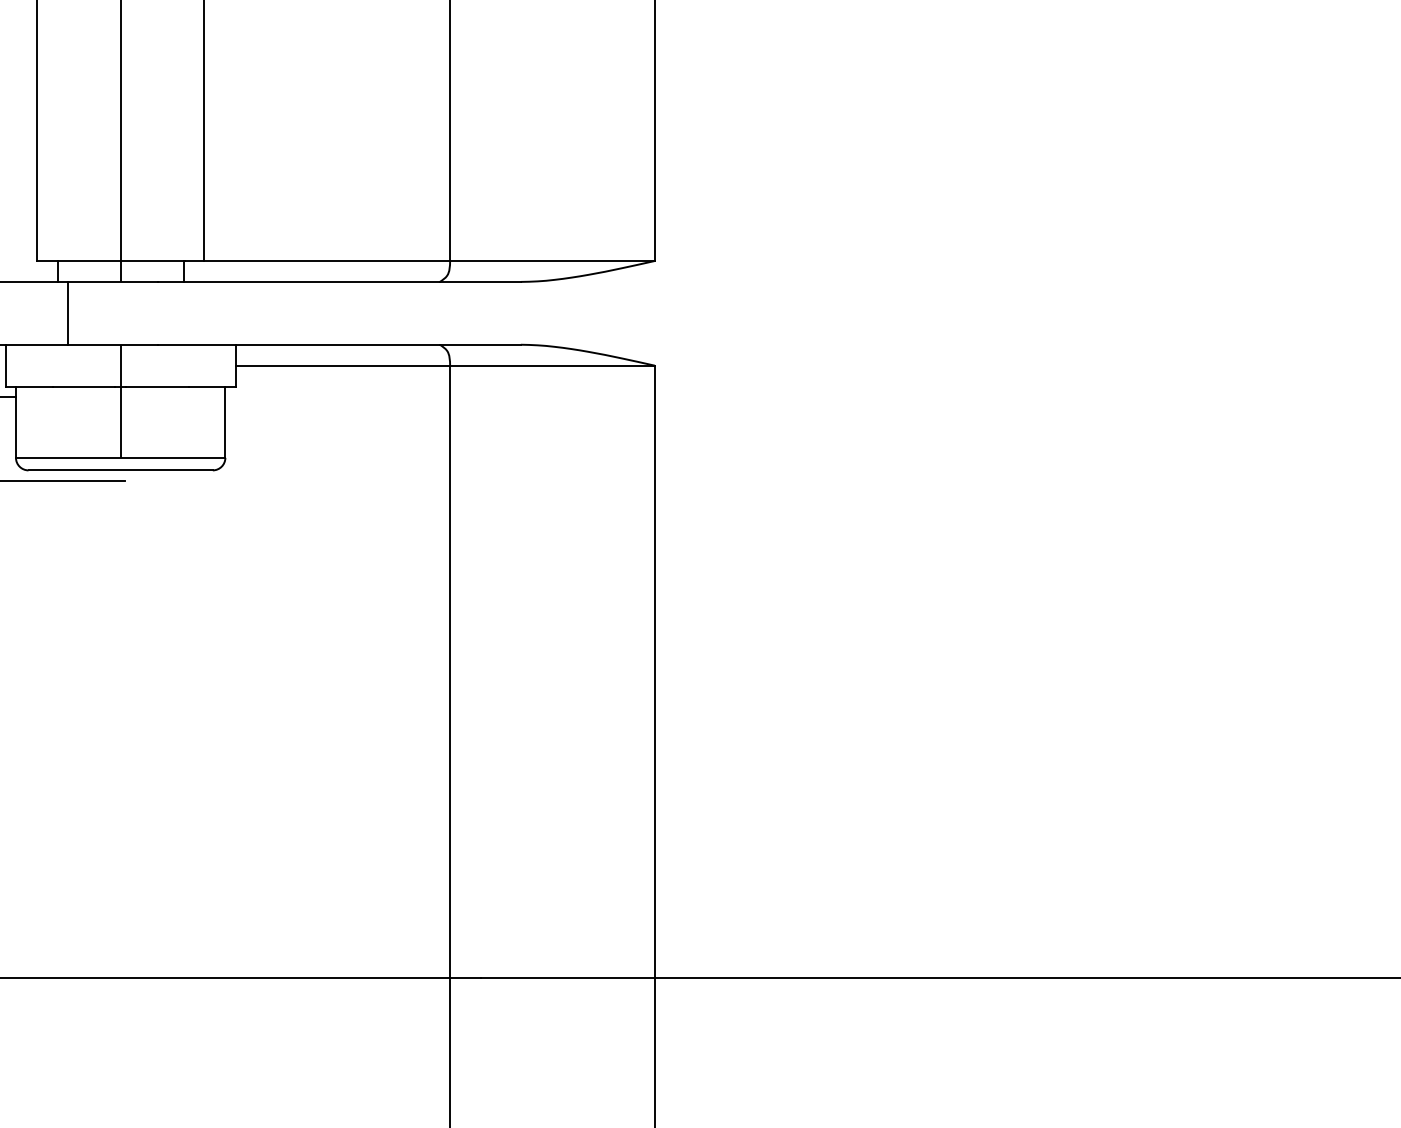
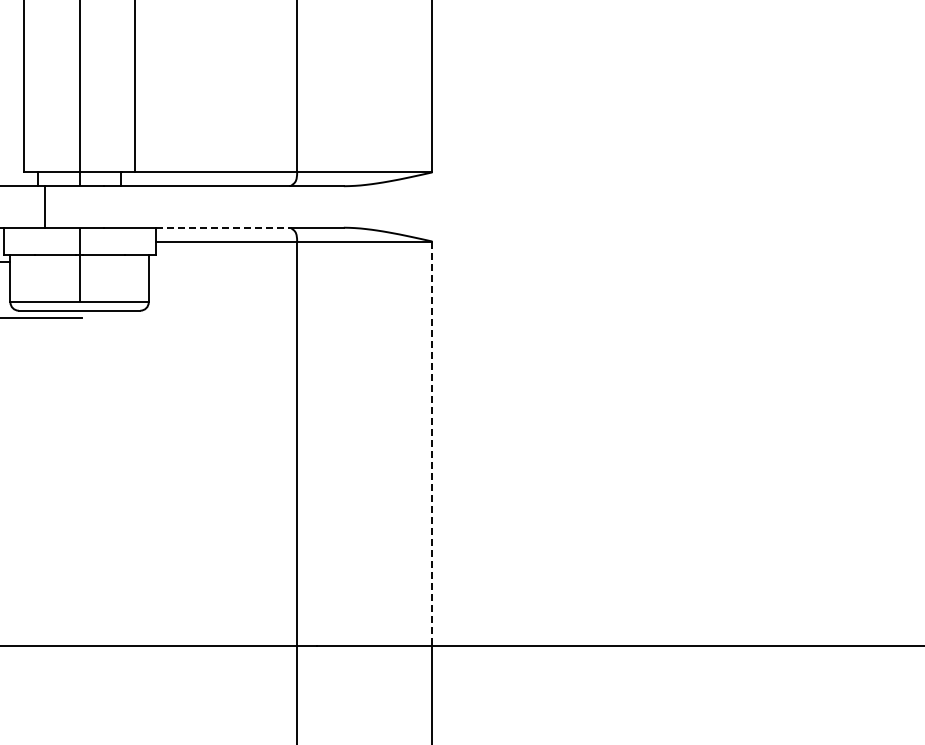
line: (338, 344) -> (223, 227), solid -> dashed
line: (655, 673) -> (432, 444), solid -> dashed

